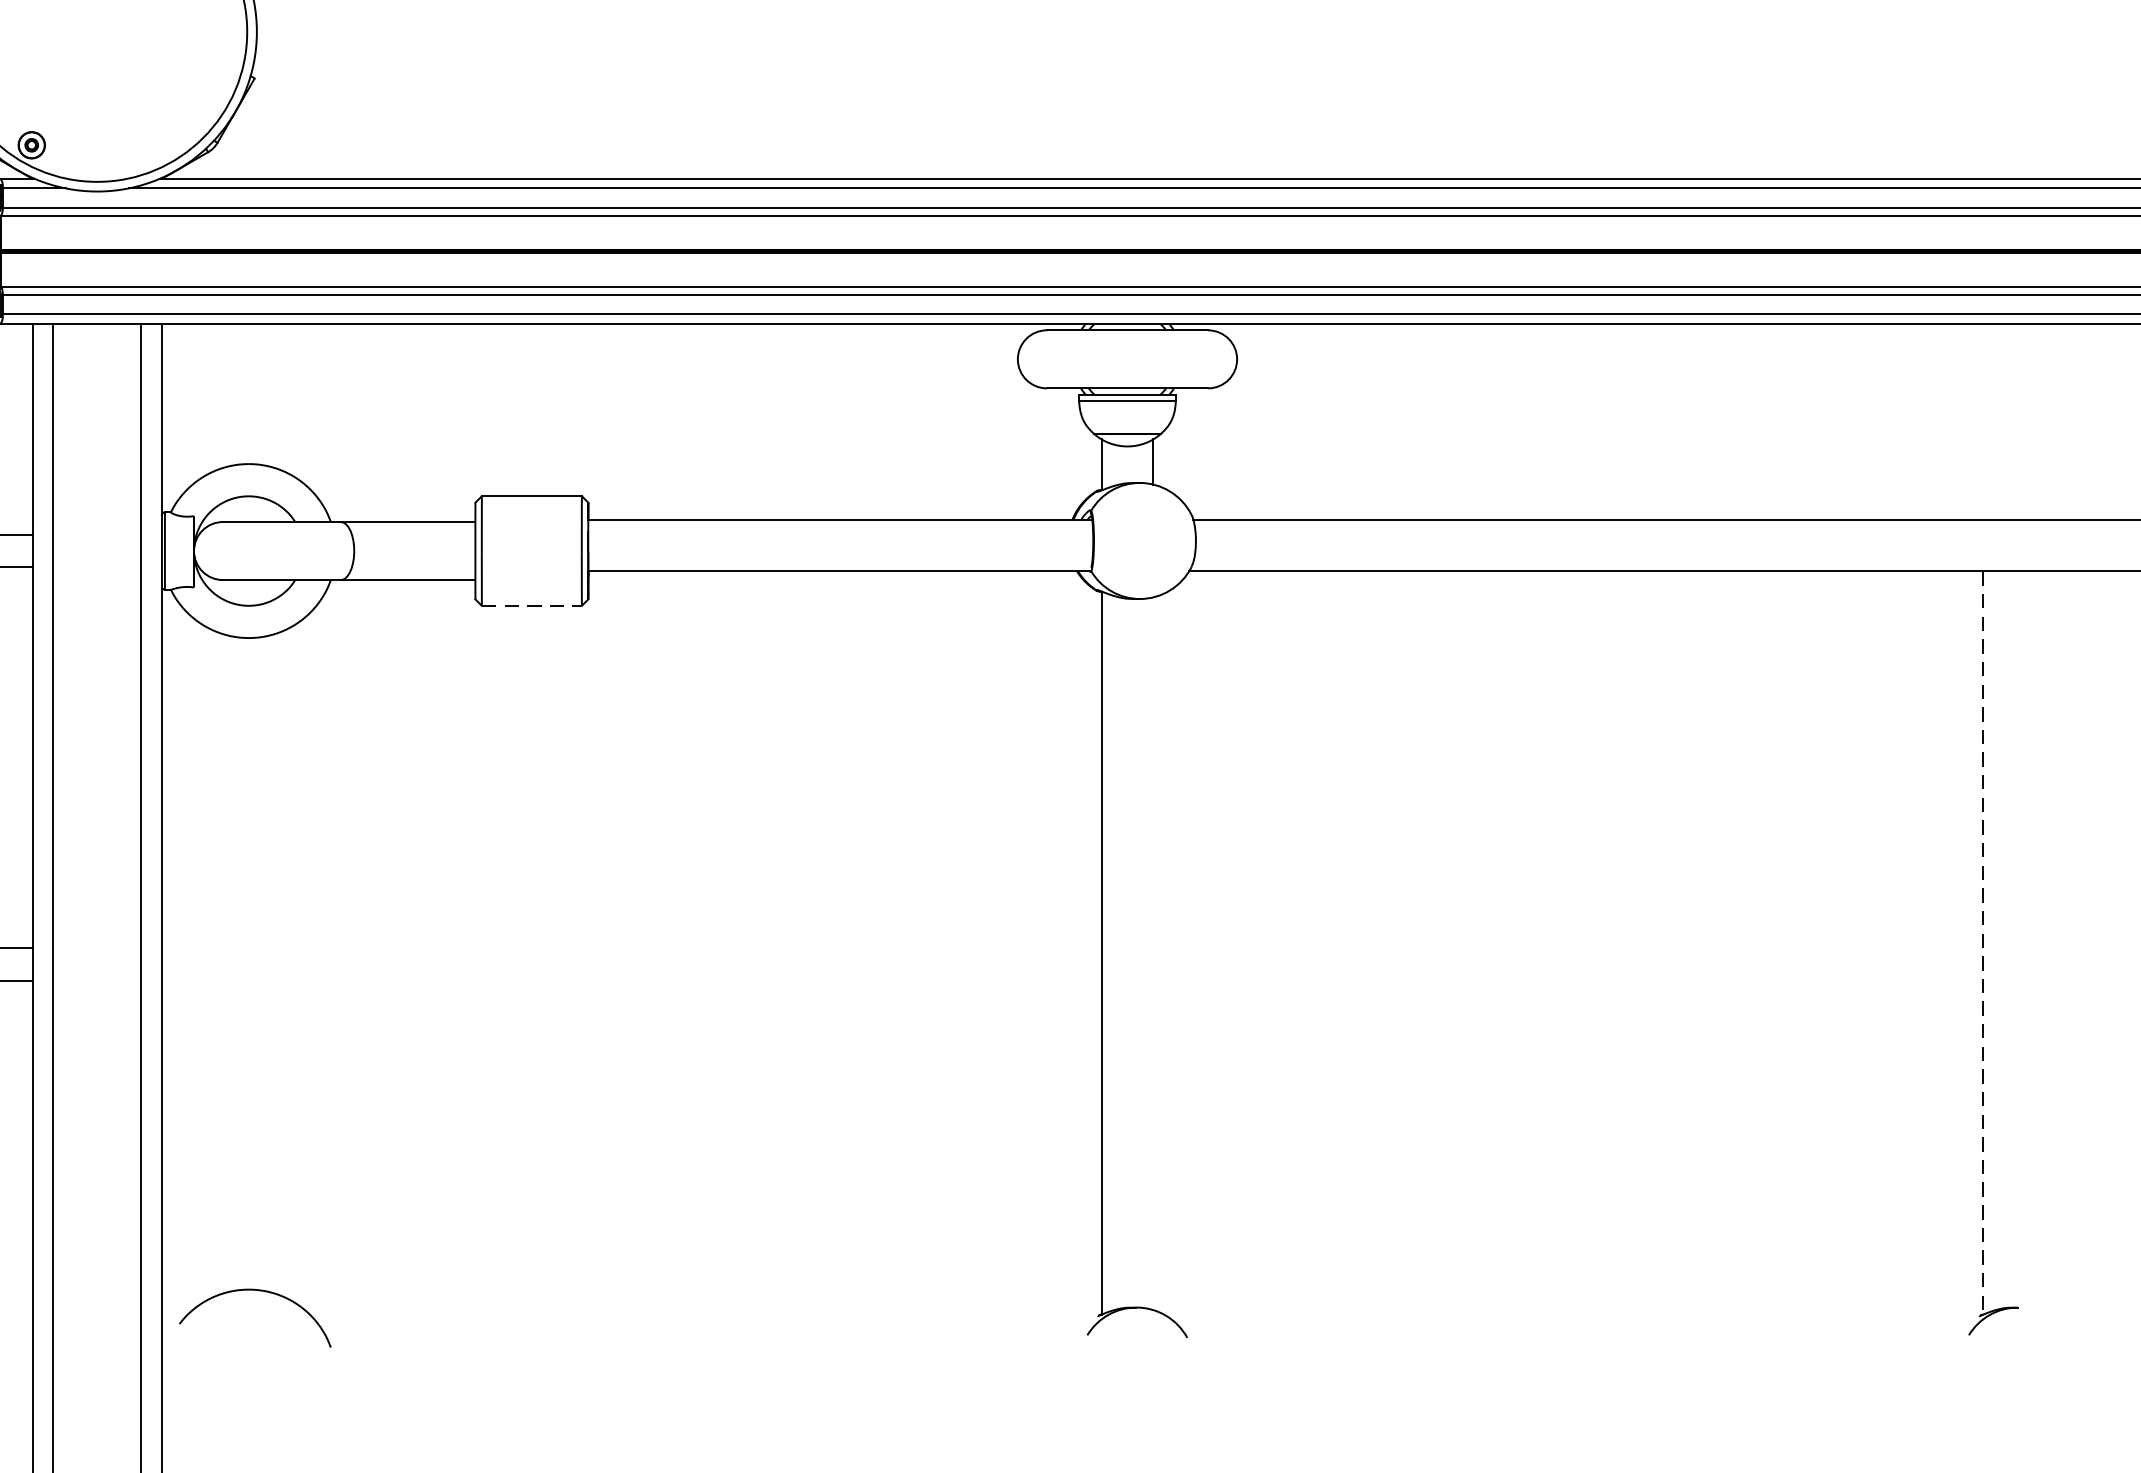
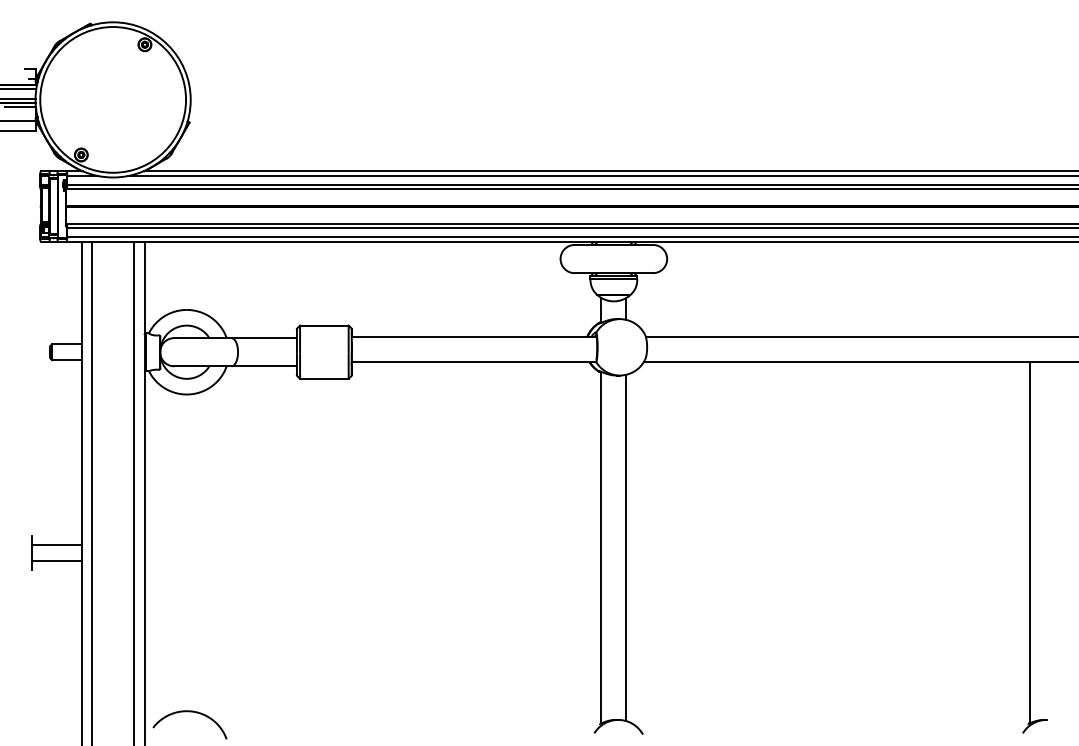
line: (532, 605) -> (324, 378), dashed -> solid
line: (1982, 942) -> (1029, 542), dashed -> solid
line: (1153, 952) -> (626, 547), added

